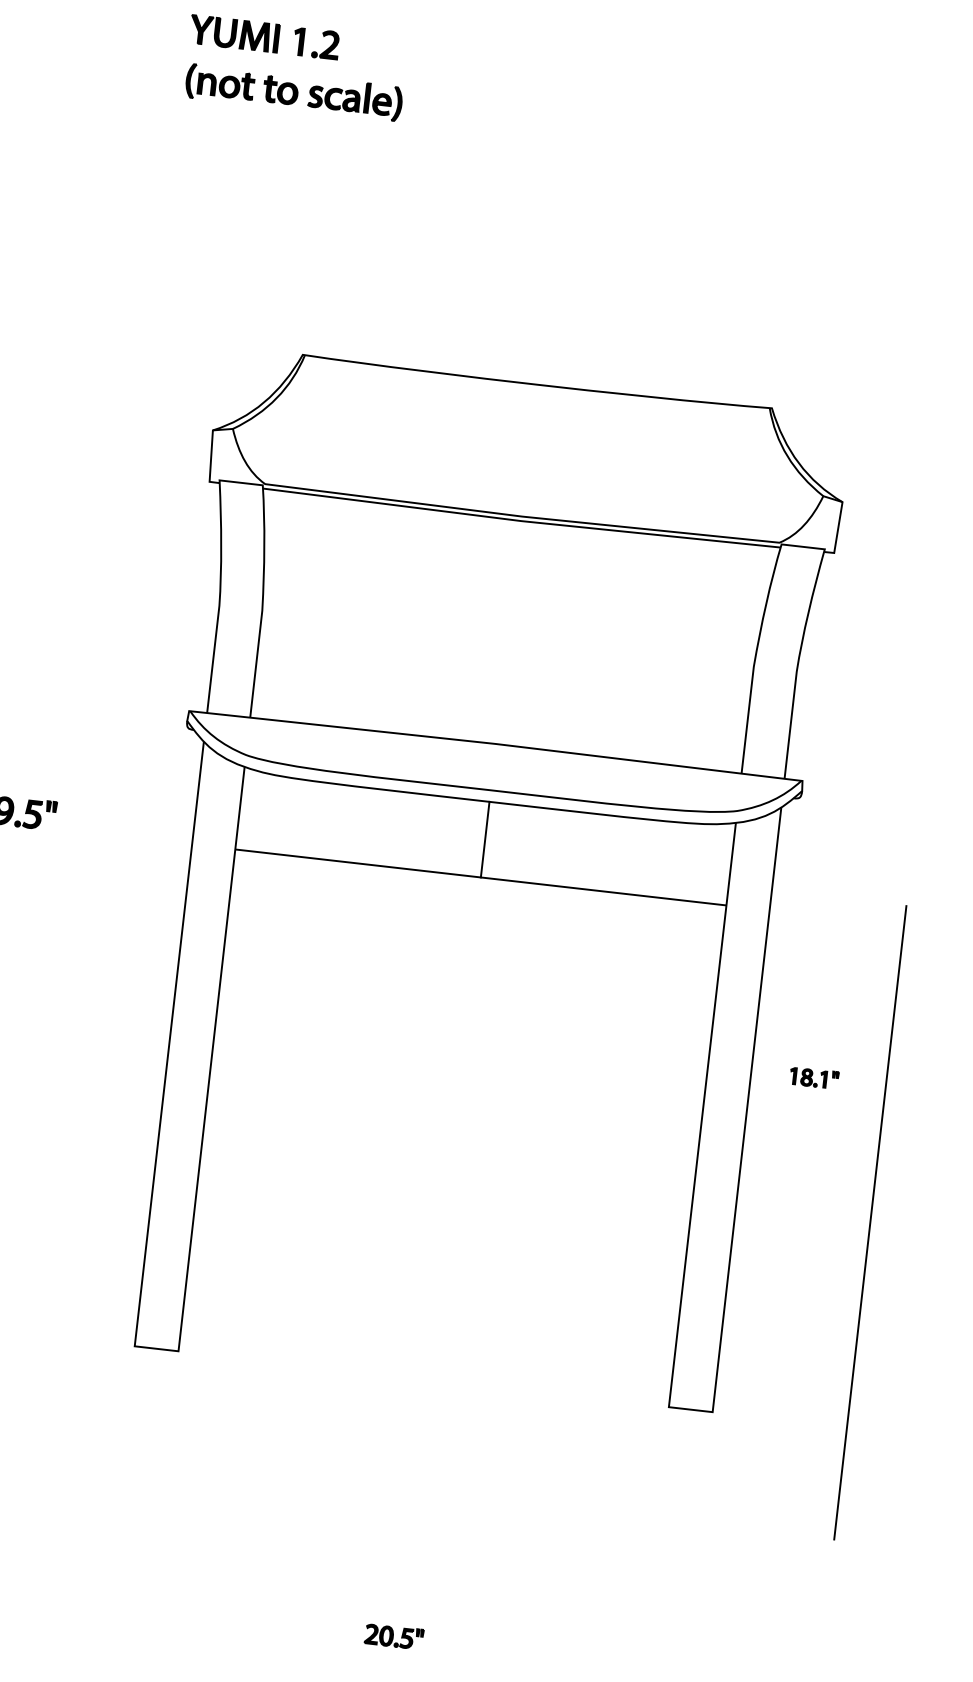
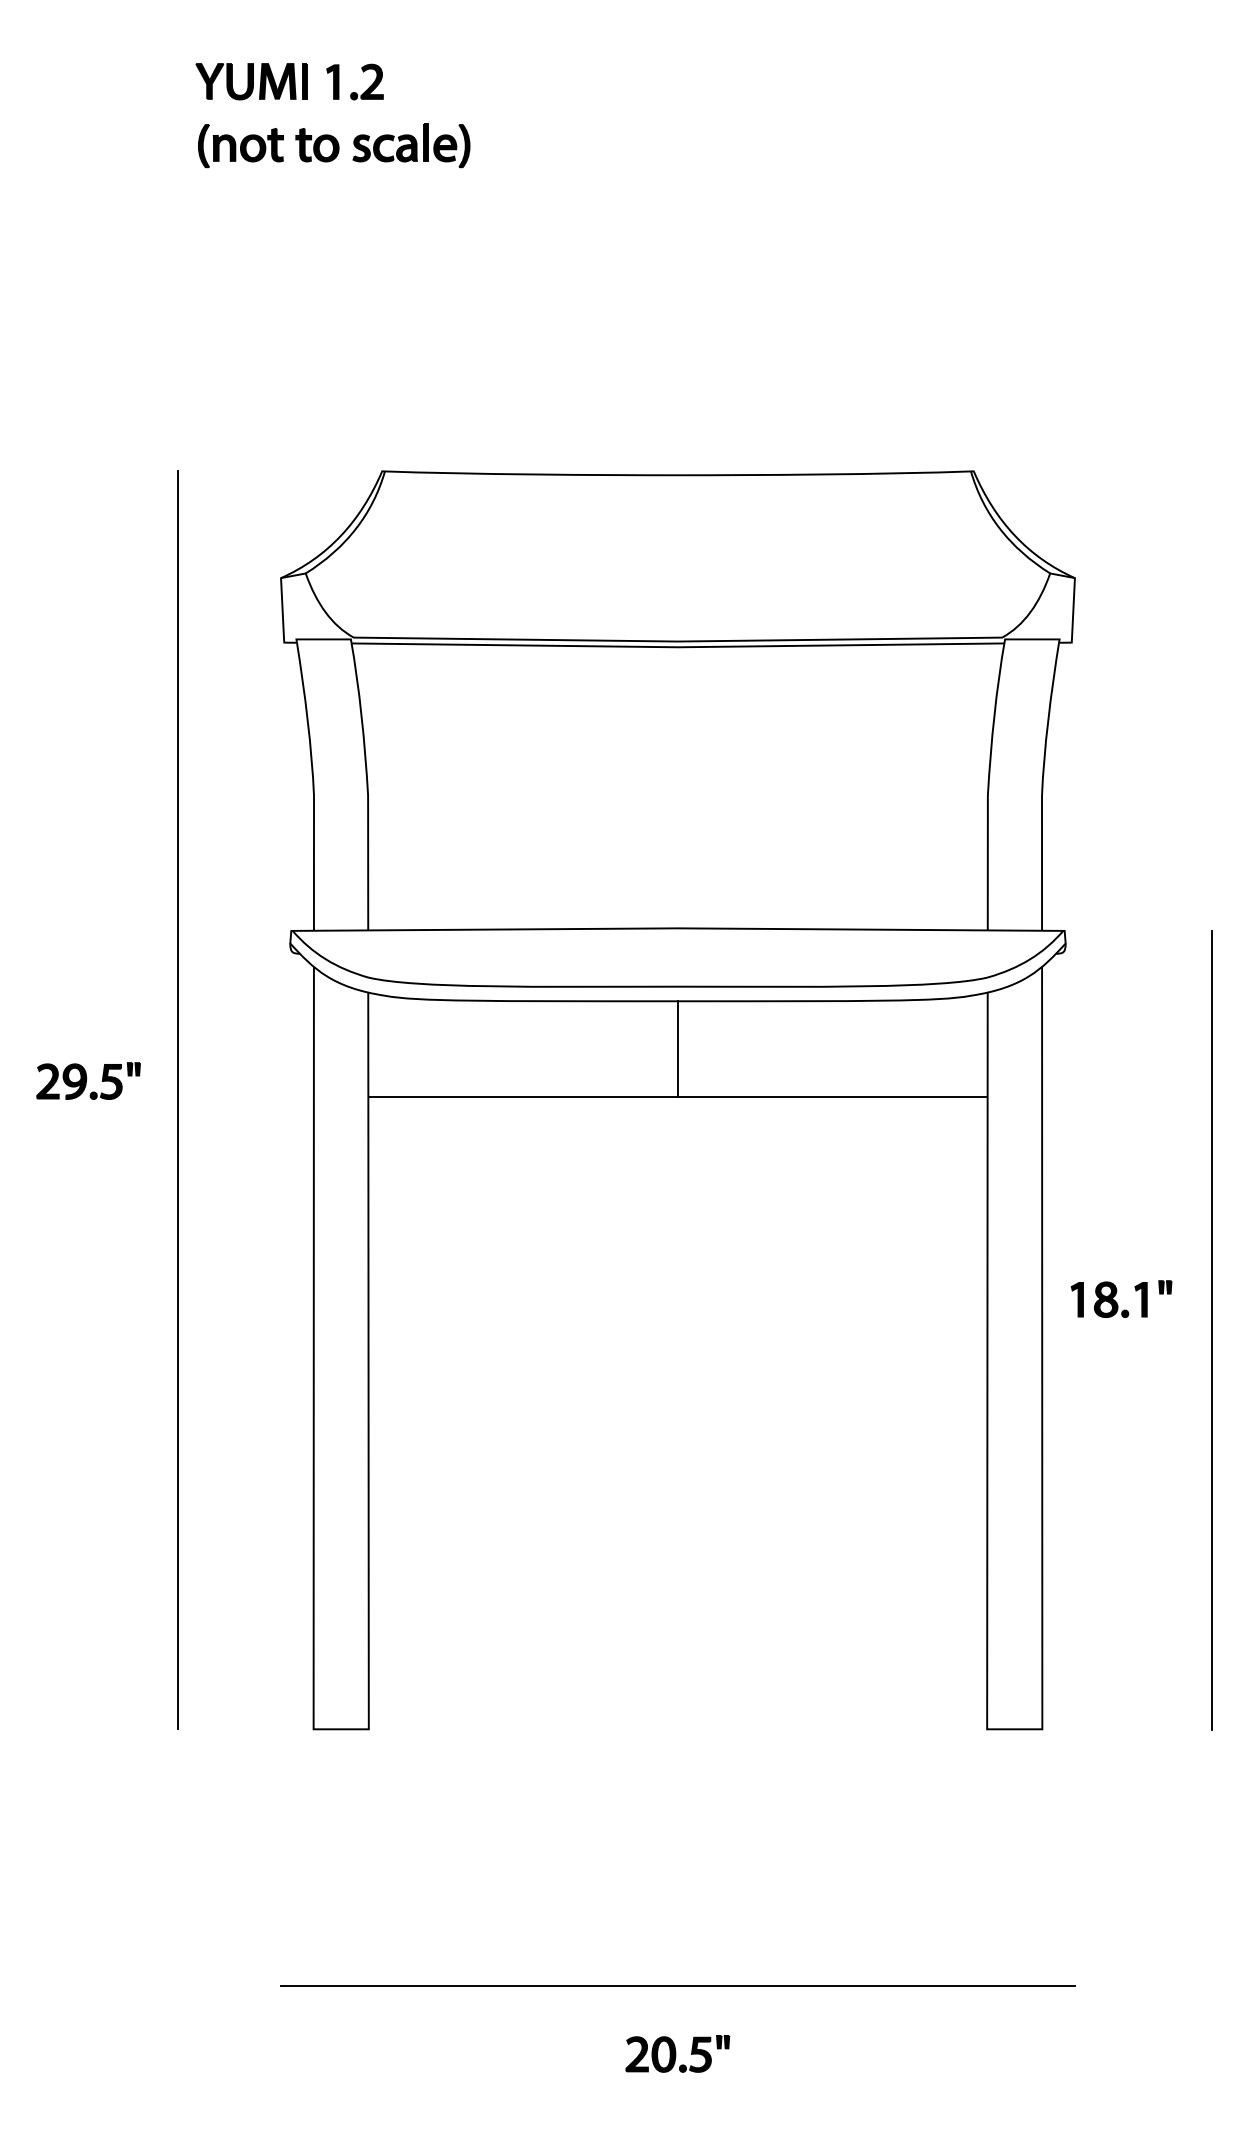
line: (84, 835) -> (178, 1100), added
part: (814, 1077) -> (1121, 1298), size x1.67
line: (870, 1222) -> (1211, 1330), moved
line: (400, 1582) -> (677, 1985), added
part: (394, 1636) -> (677, 2053), size x1.43

